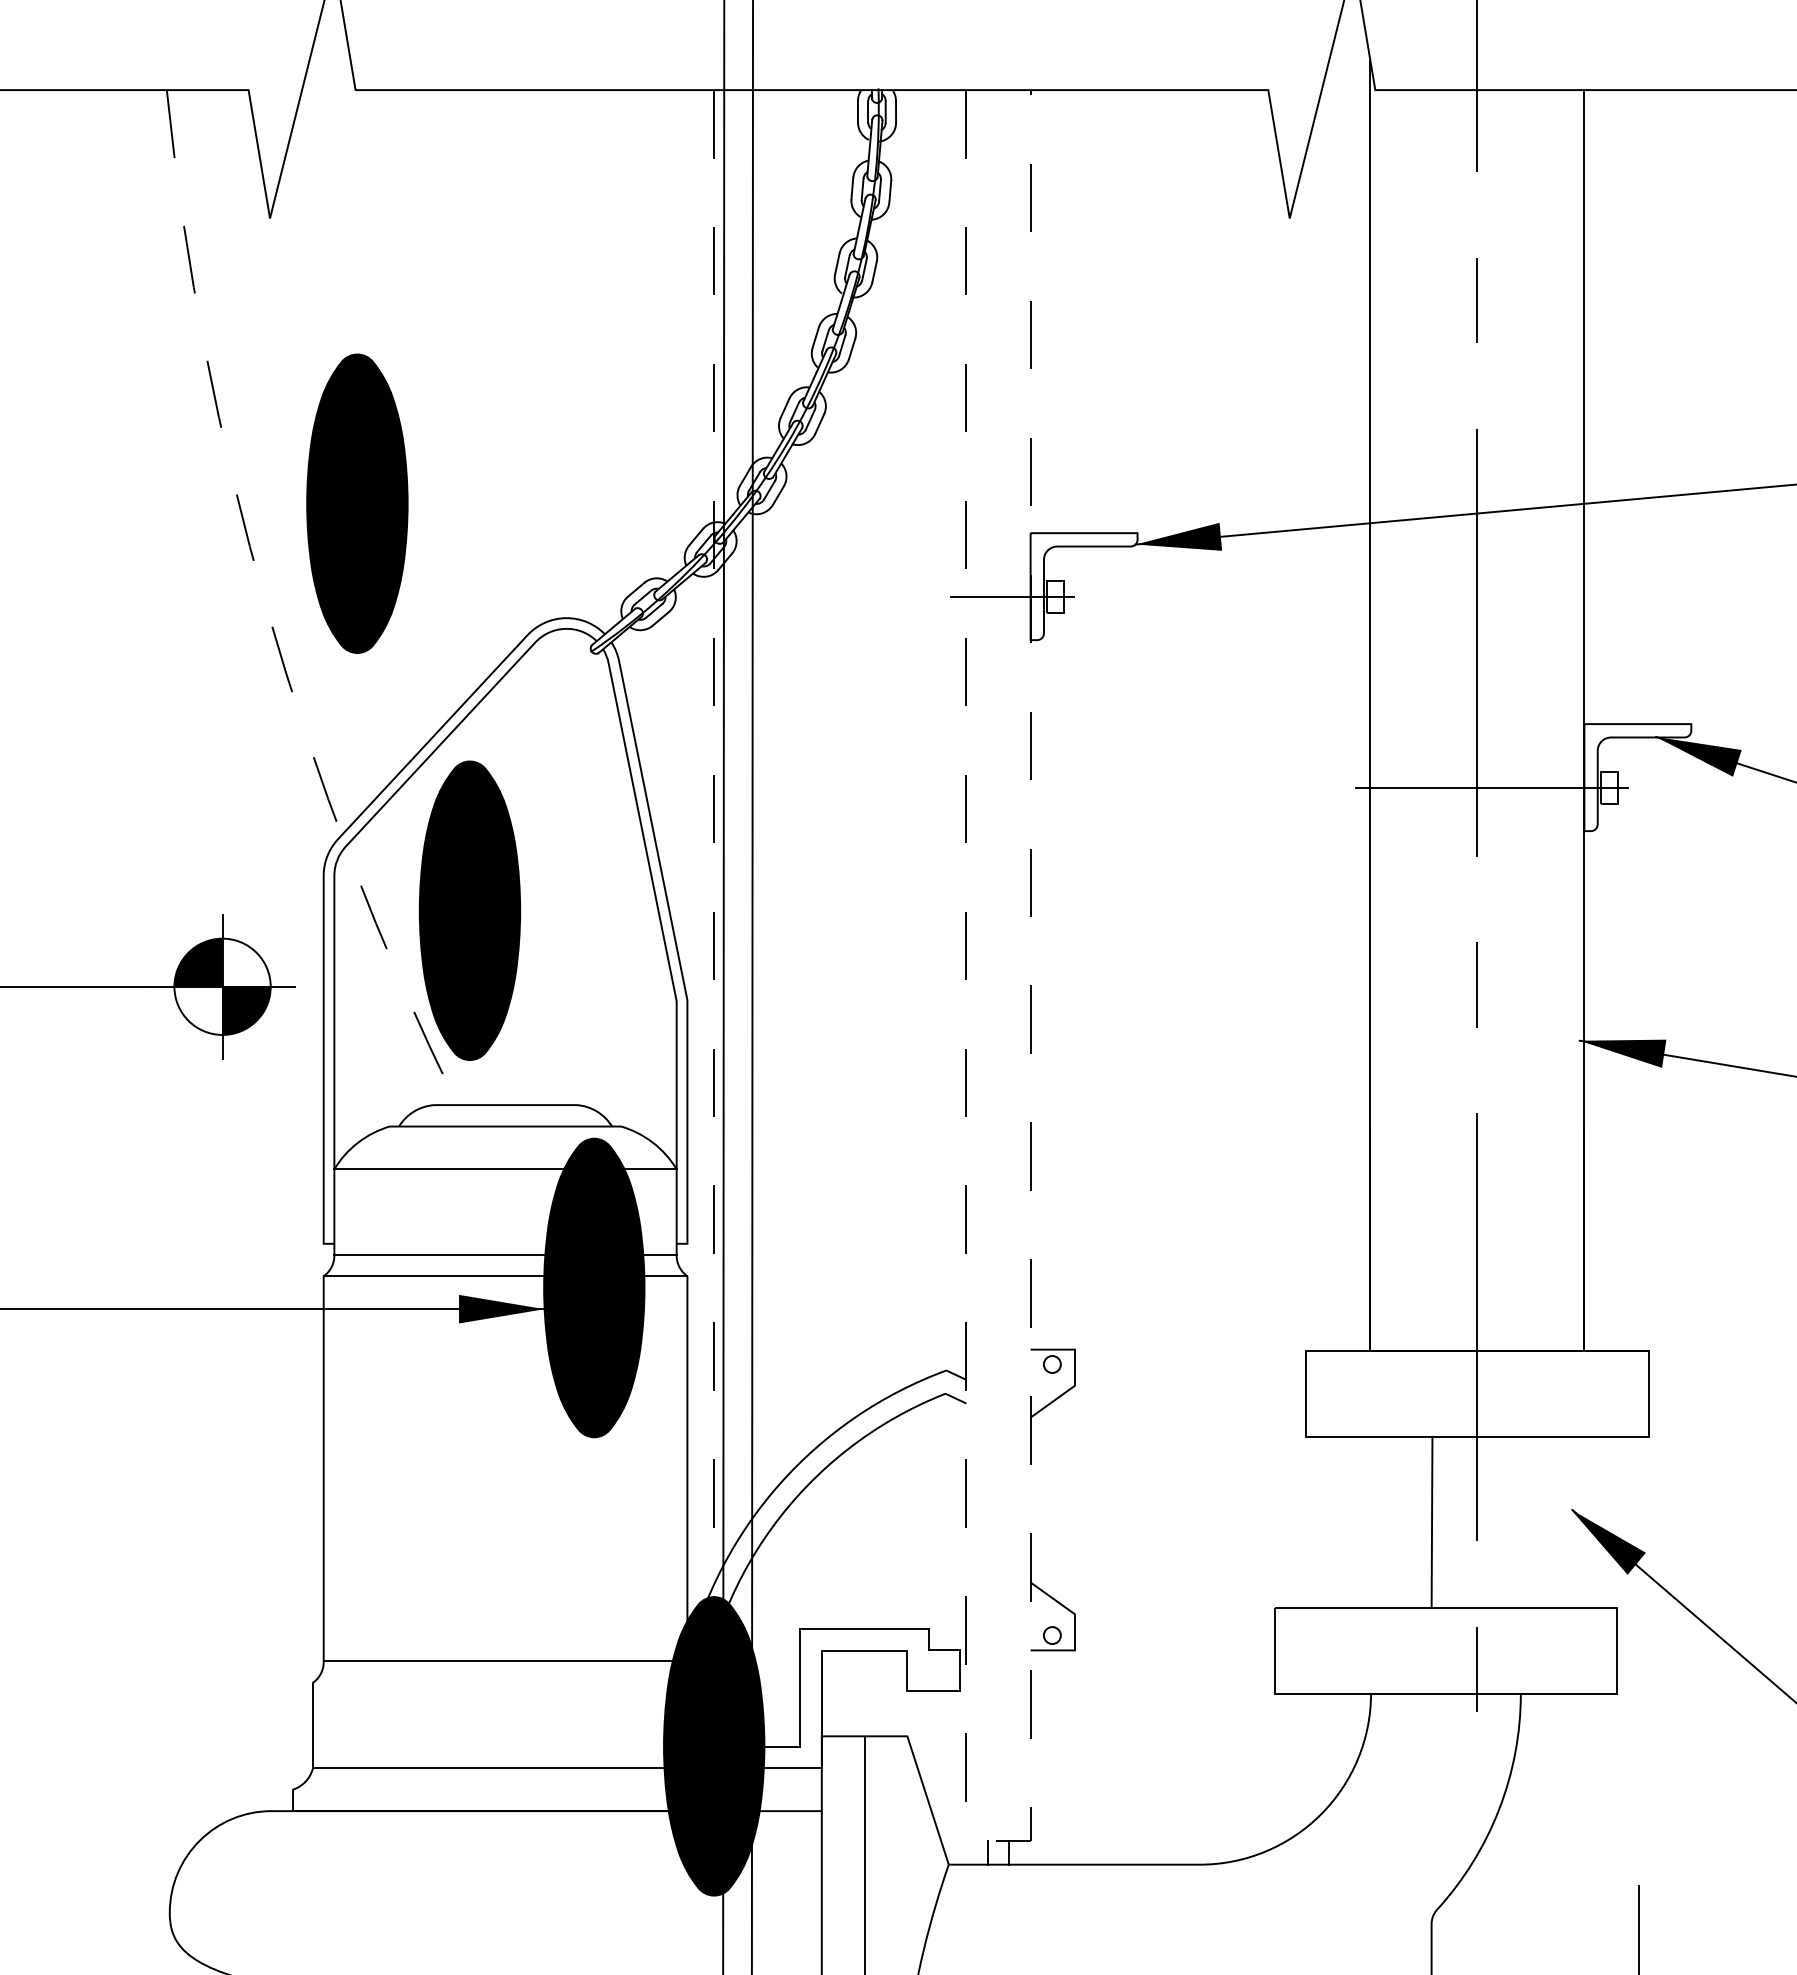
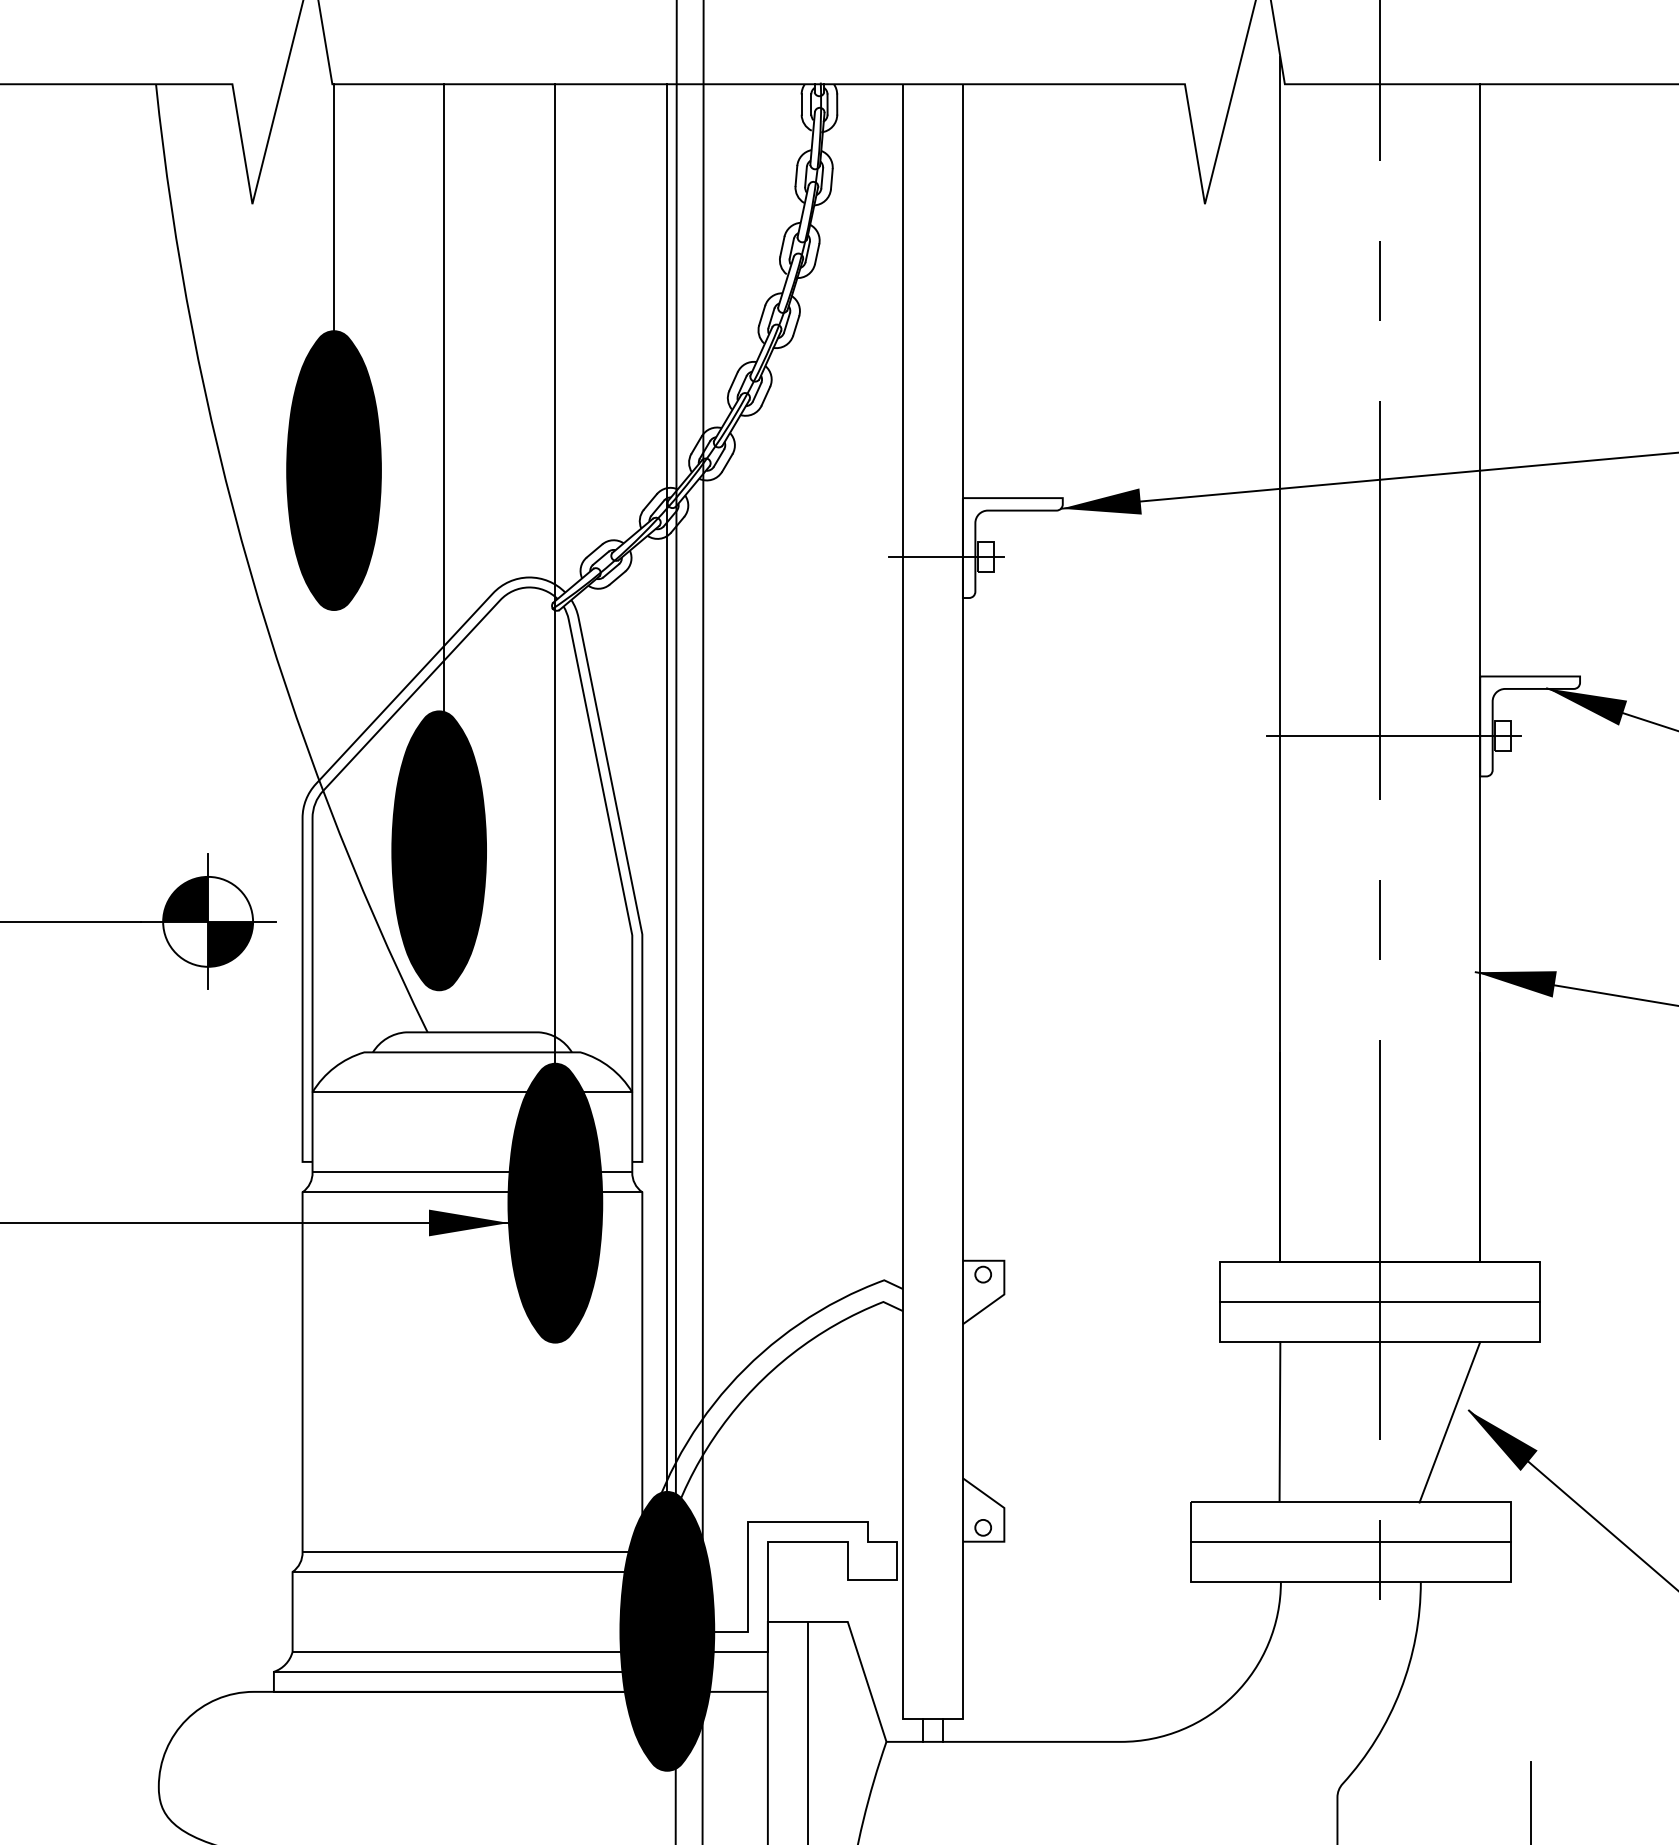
line: (357, 222) -> (334, 207), added
line: (474, 425) -> (443, 397), added
arc: (267, 610) -> (250, 570), dashed -> solid
line: (594, 614) -> (555, 574), added
line: (713, 846) -> (666, 790), dashed -> solid
line: (1477, 1394) -> (1380, 1302), added
line: (1431, 1521) -> (1279, 1421), moved
line: (1551, 1522) -> (1449, 1422), added
line: (1445, 1650) -> (1350, 1541), added
line: (505, 1682) -> (472, 1571), added
line: (505, 1789) -> (472, 1671), added
line: (999, 1840) -> (933, 1719), dashed -> solid

